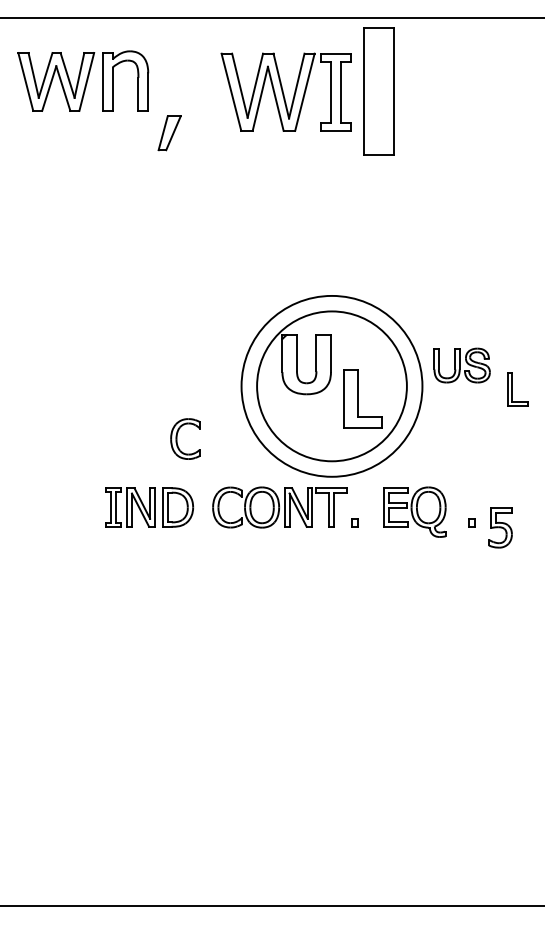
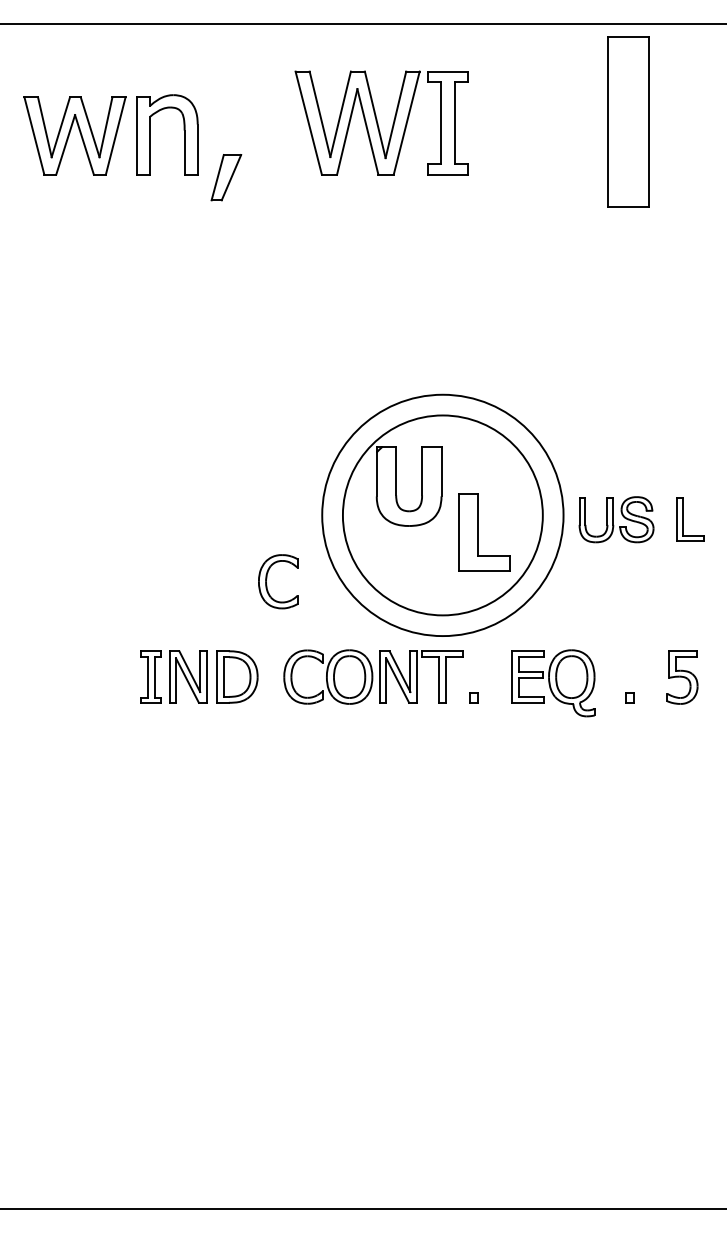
part: (83, 80) -> (111, 134), moved
part: (378, 91) -> (627, 122), moved
part: (461, 365) -> (615, 519), moved
part: (177, 438) -> (267, 580), moved
part: (500, 527) -> (682, 677), moved

